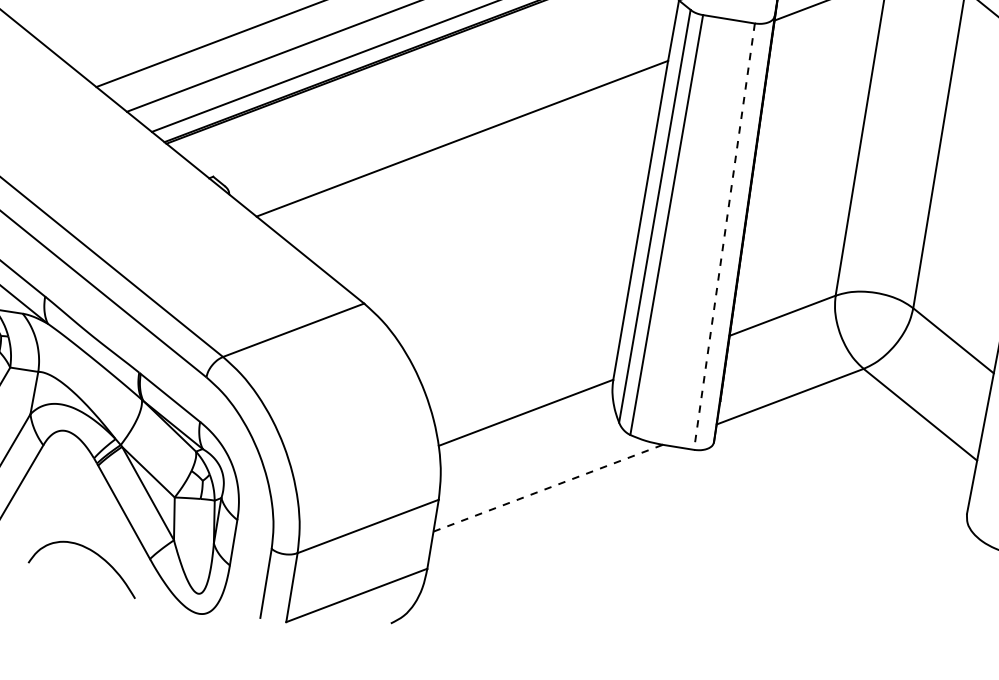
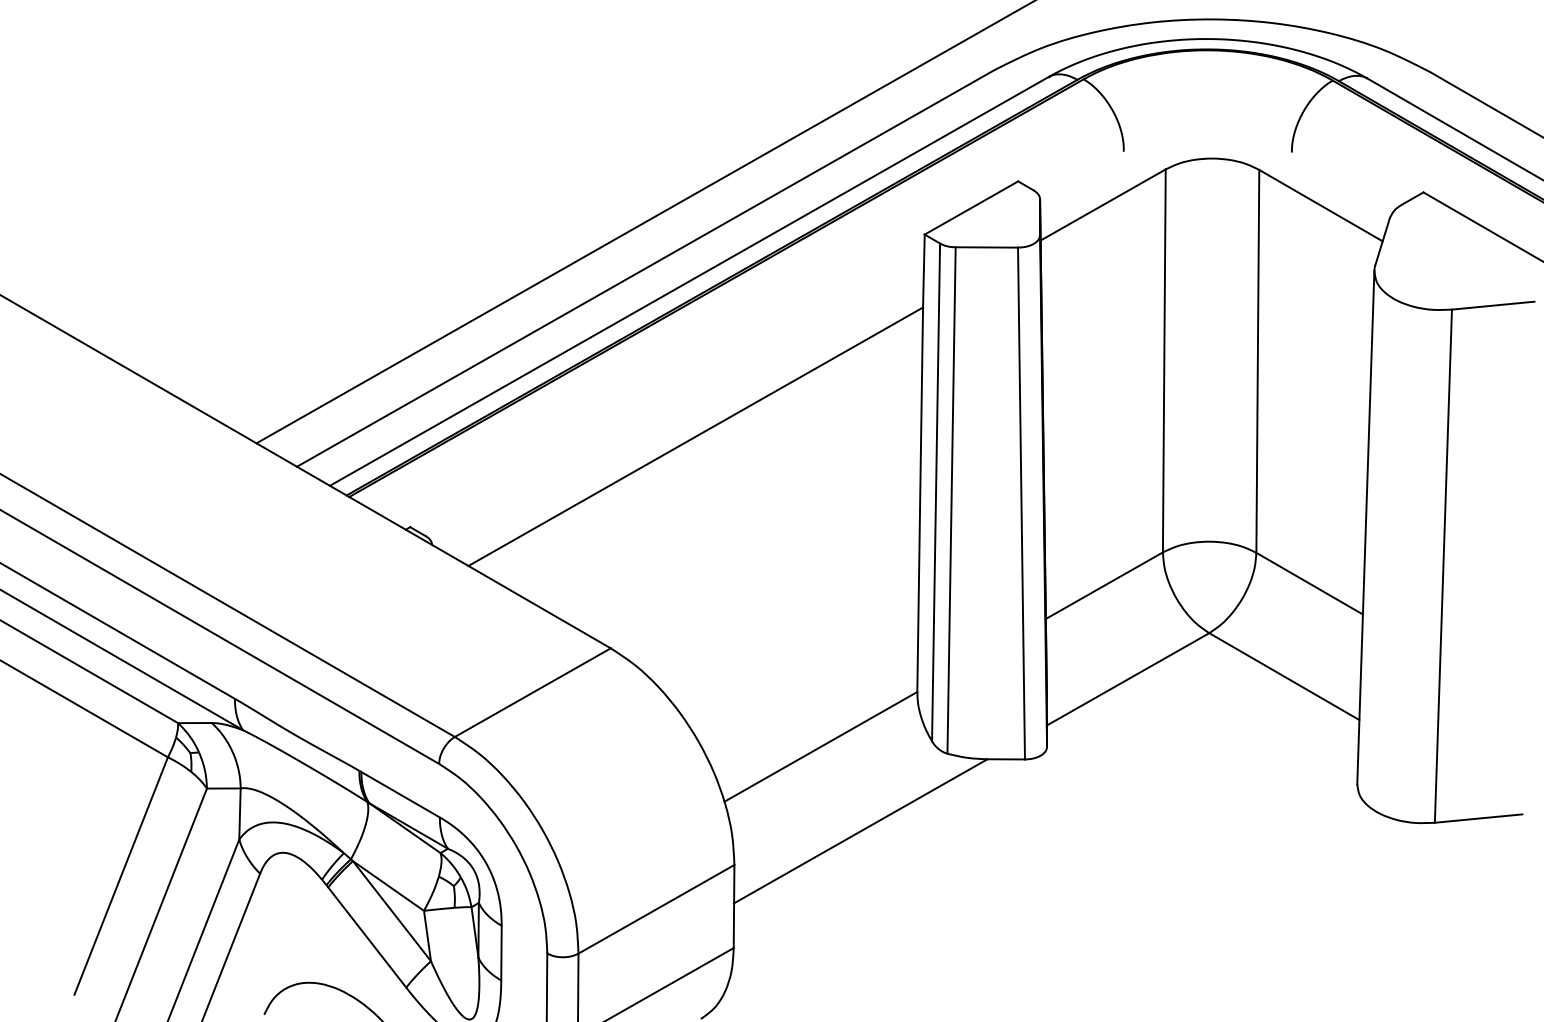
line: (724, 236) -> (1021, 503), dashed -> solid
line: (547, 488) -> (860, 831), dashed -> solid

